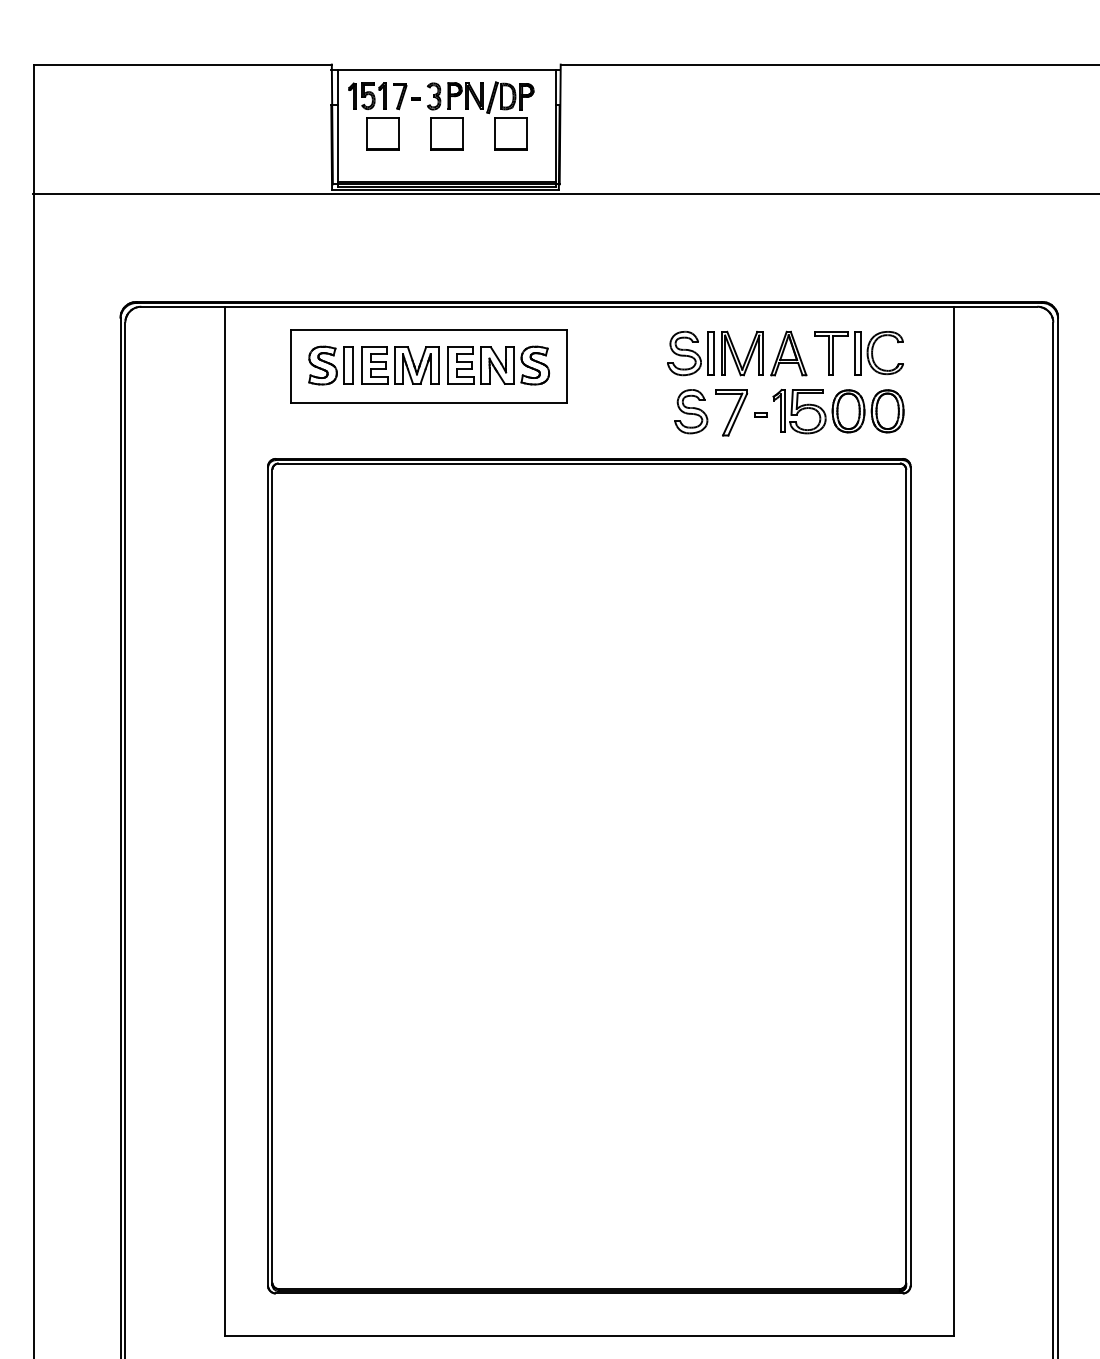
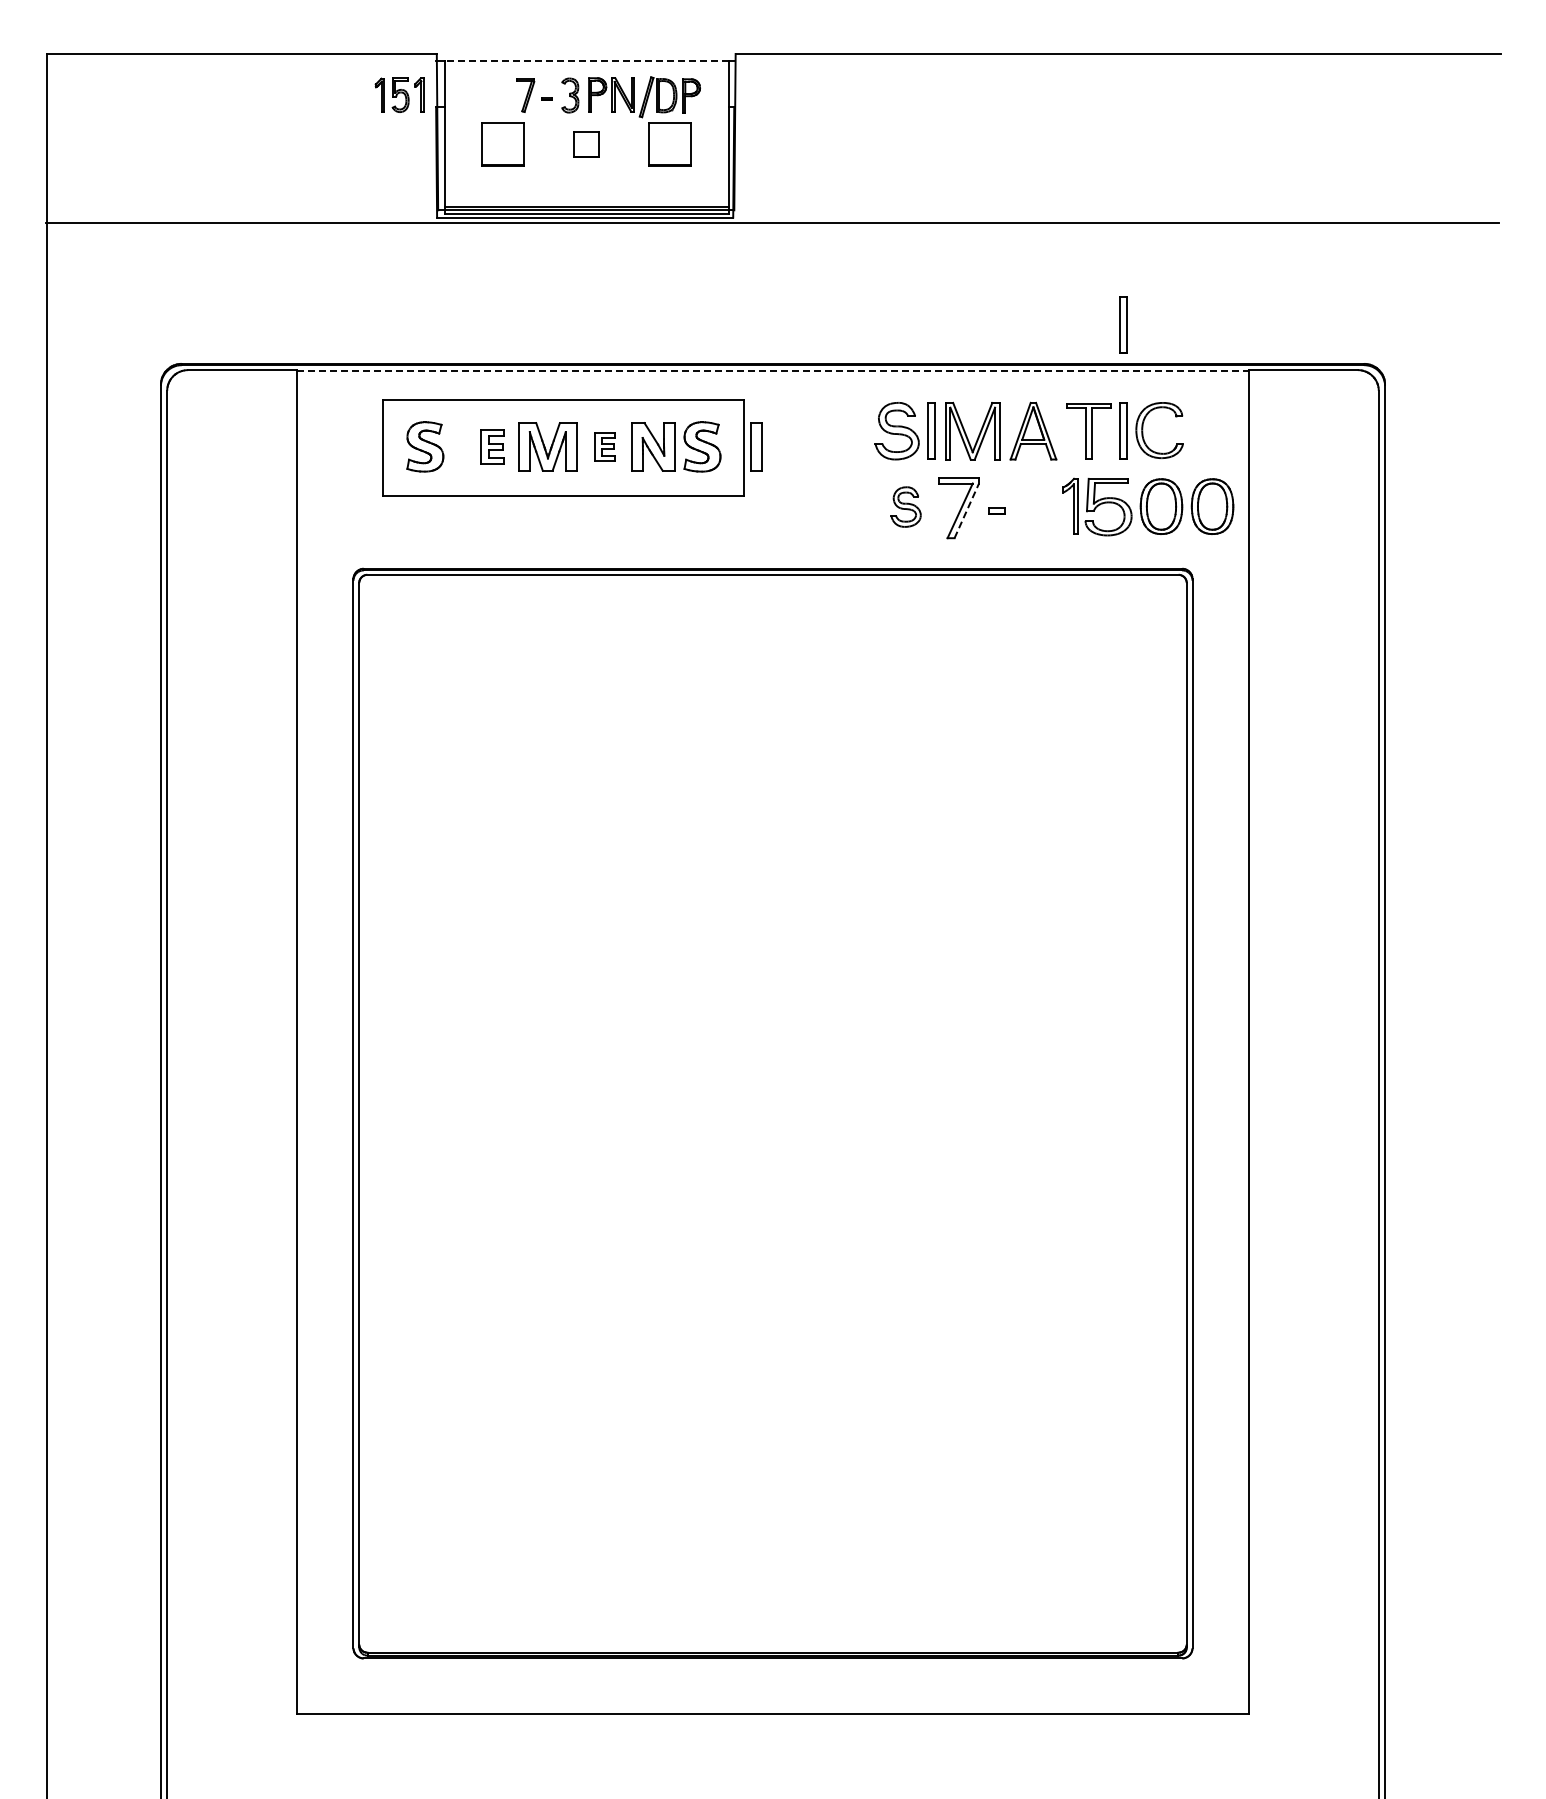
line: (446, 70) -> (586, 61), solid -> dashed
part: (367, 95) -> (399, 94), moved
part: (446, 133) -> (586, 144), size x0.6
part: (857, 271) -> (1123, 324), added
line: (589, 307) -> (773, 370), solid -> dashed
part: (348, 365) -> (756, 446), moved
part: (374, 365) -> (492, 446), size x0.7
part: (461, 365) -> (605, 446), size x0.6
part: (690, 411) -> (905, 506), size x0.7
part: (838, 411) -> (1148, 506), moved
line: (737, 414) -> (966, 510), solid -> dashed

